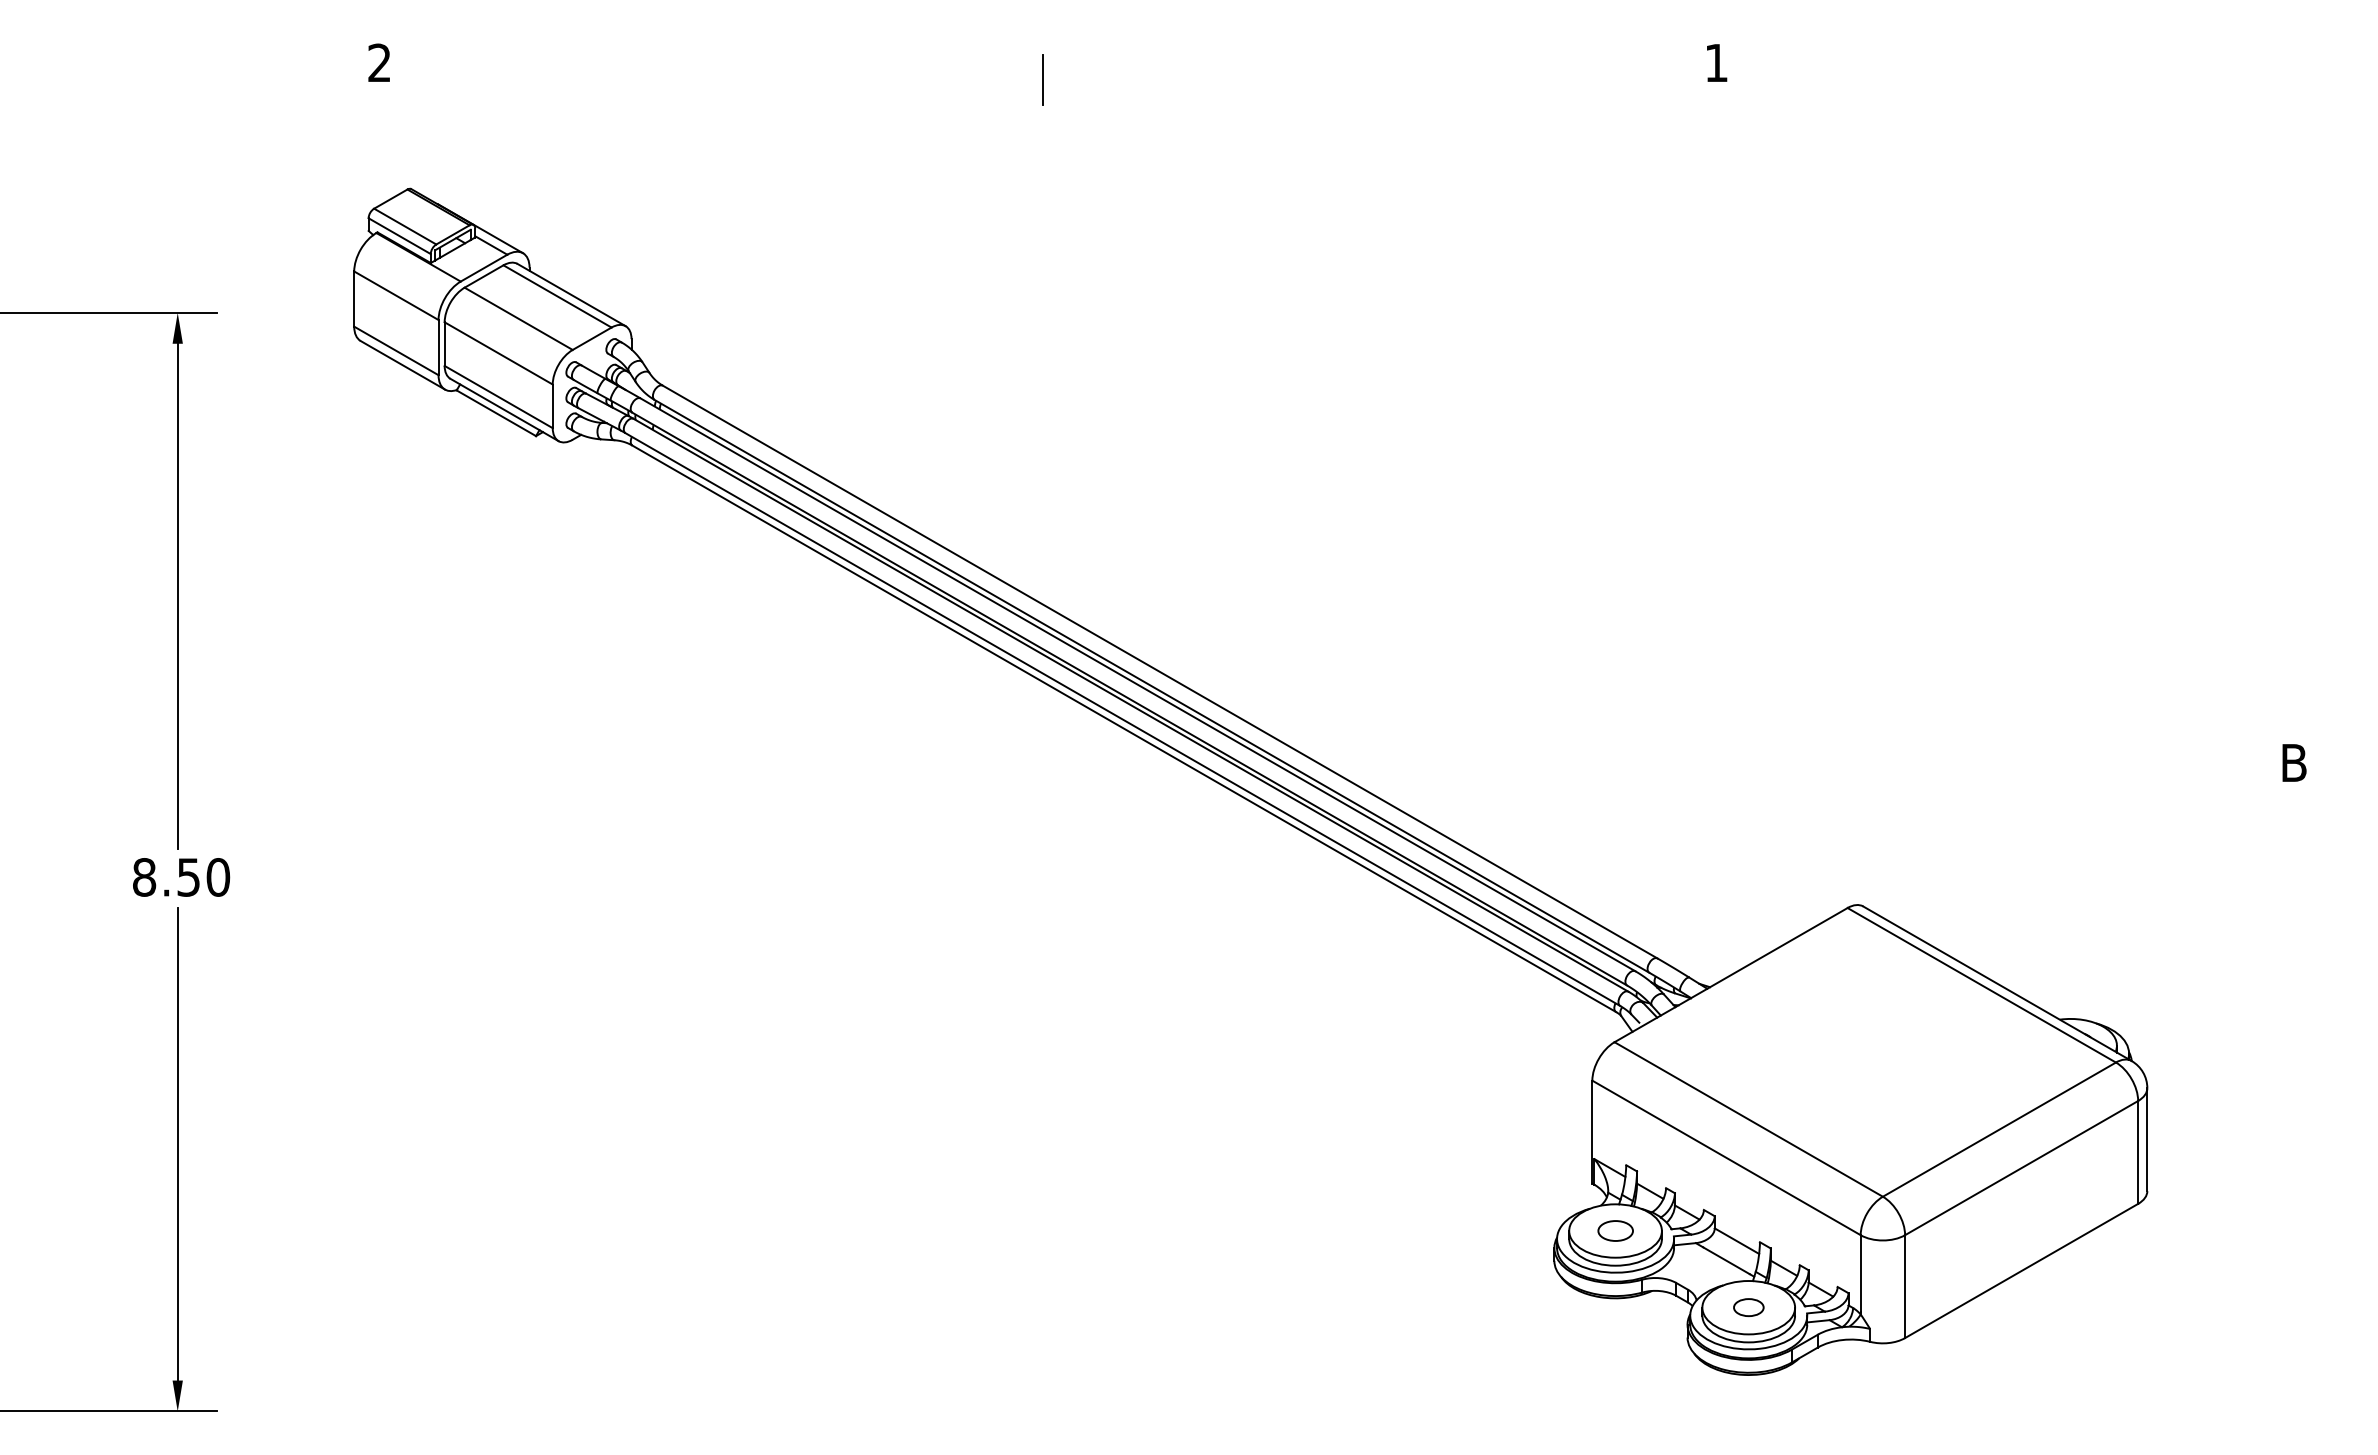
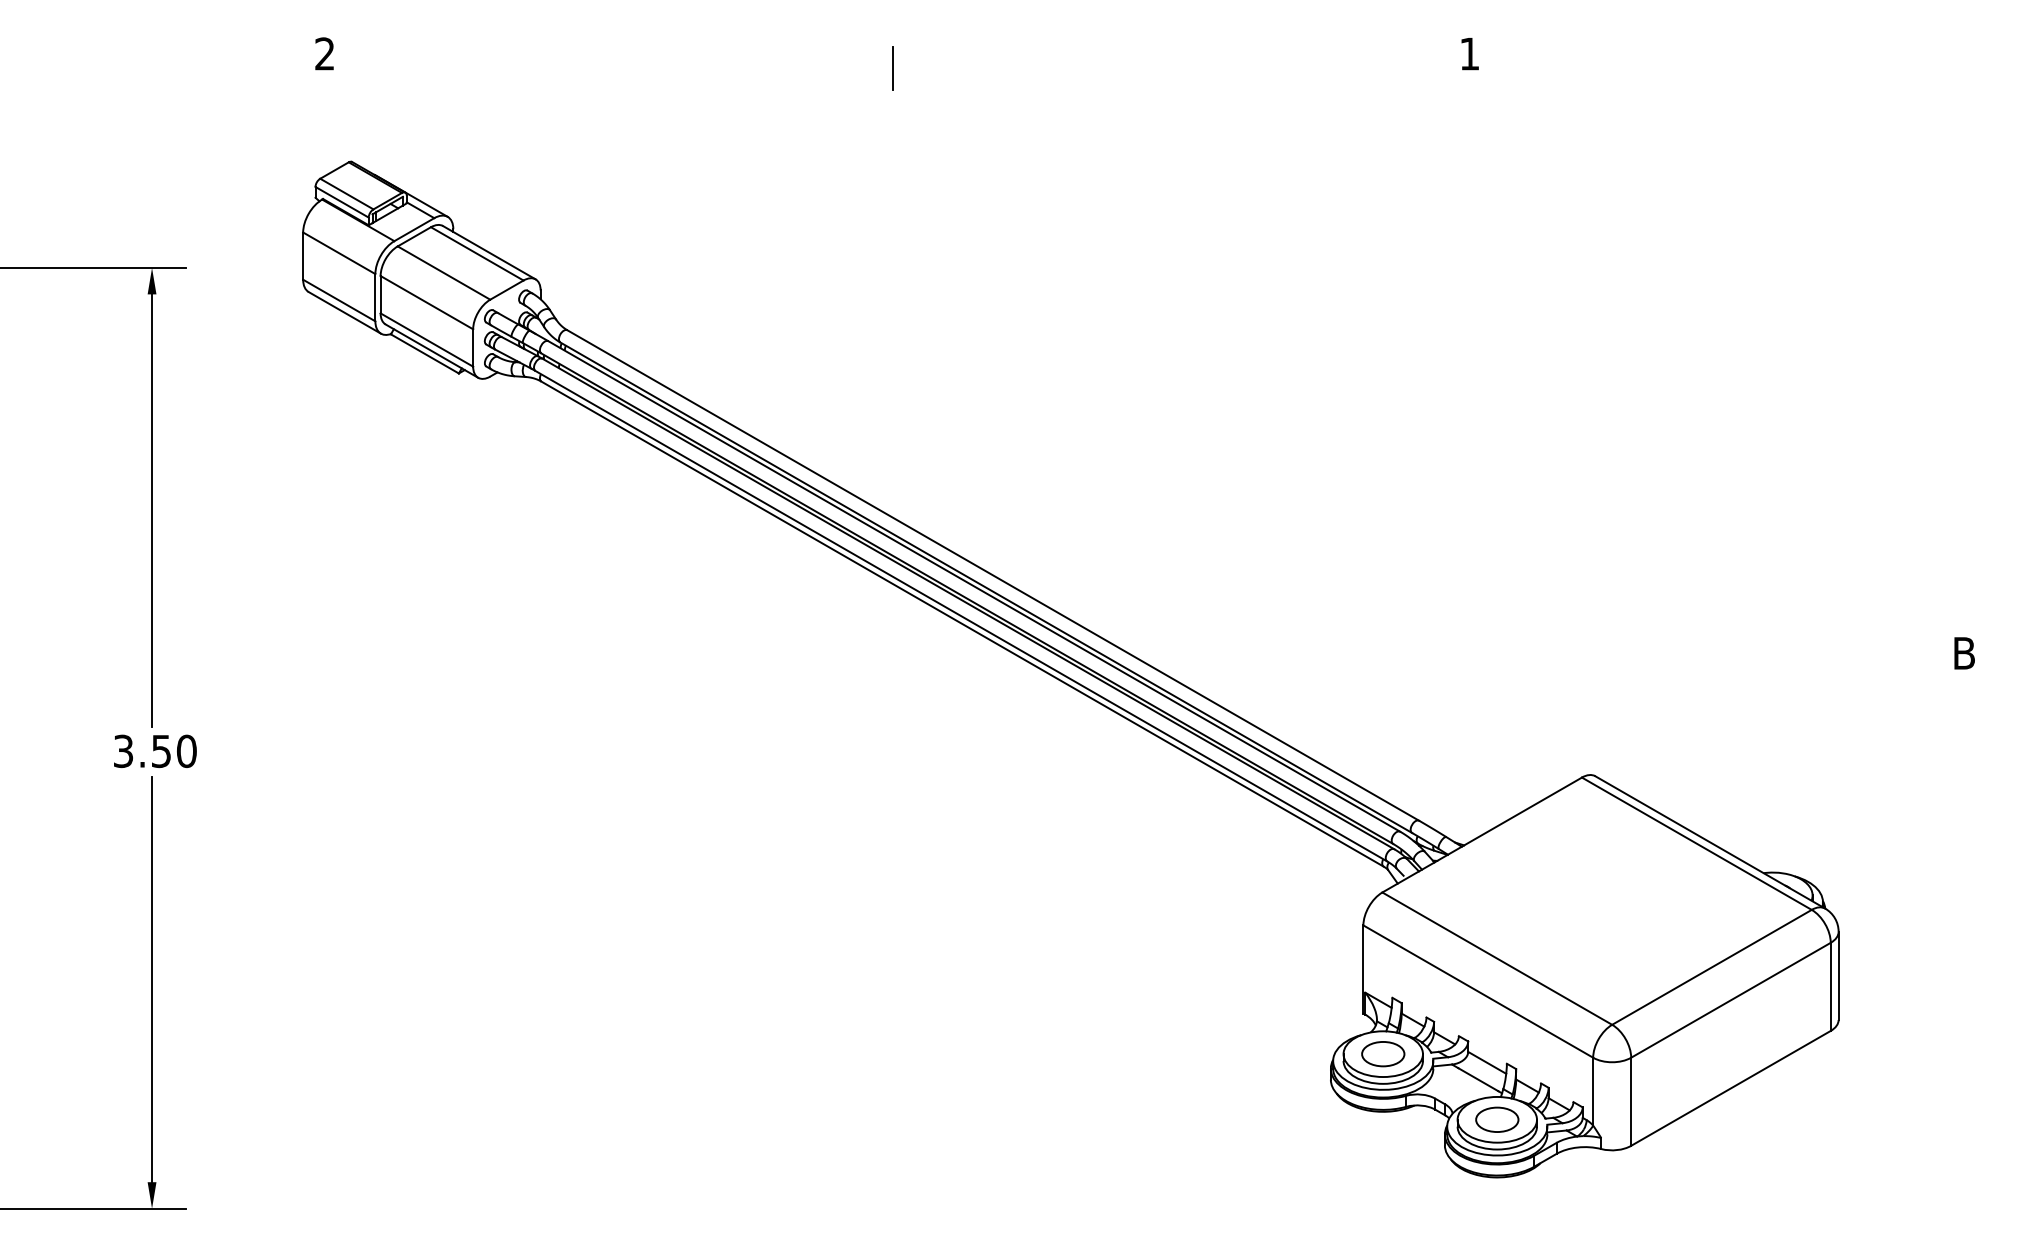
text: (144, 877) -> (123, 751), 8.50 -> 3.50
part: (1615, 1230) -> (1383, 1053), size x1.43
part: (1748, 1307) -> (1497, 1119), size x1.67

